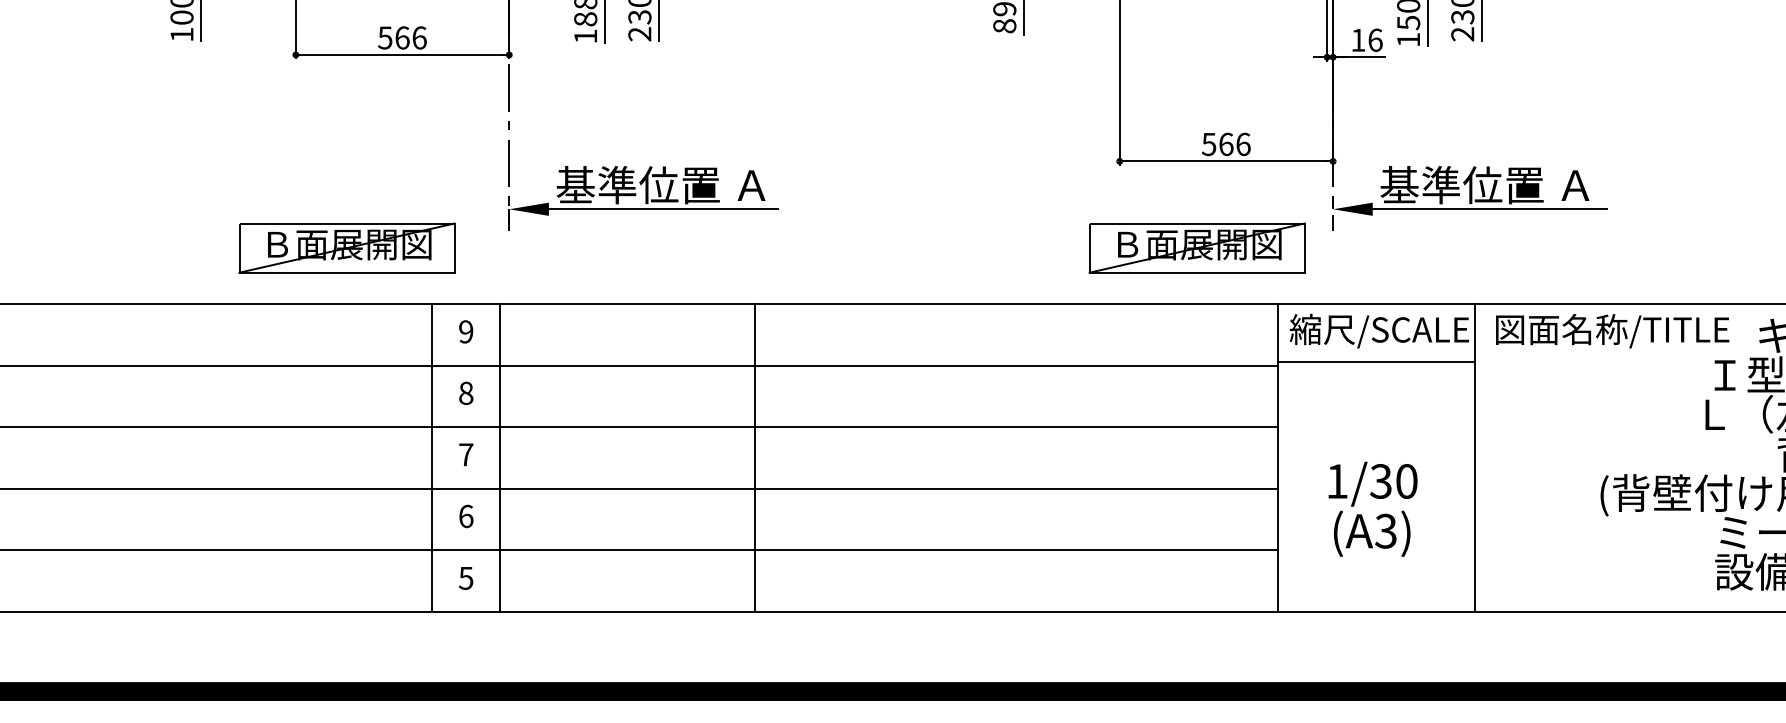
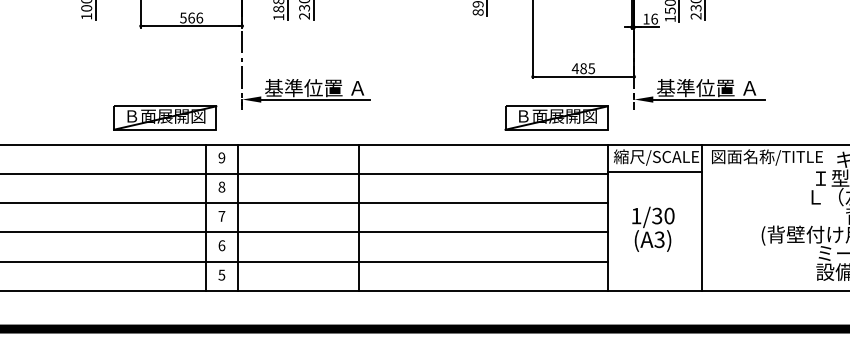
text: (1226, 143) -> (583, 68), 566 -> 485
part: (1196, 246) -> (556, 117), moved
text: (1373, 507) -> (653, 228), moved

